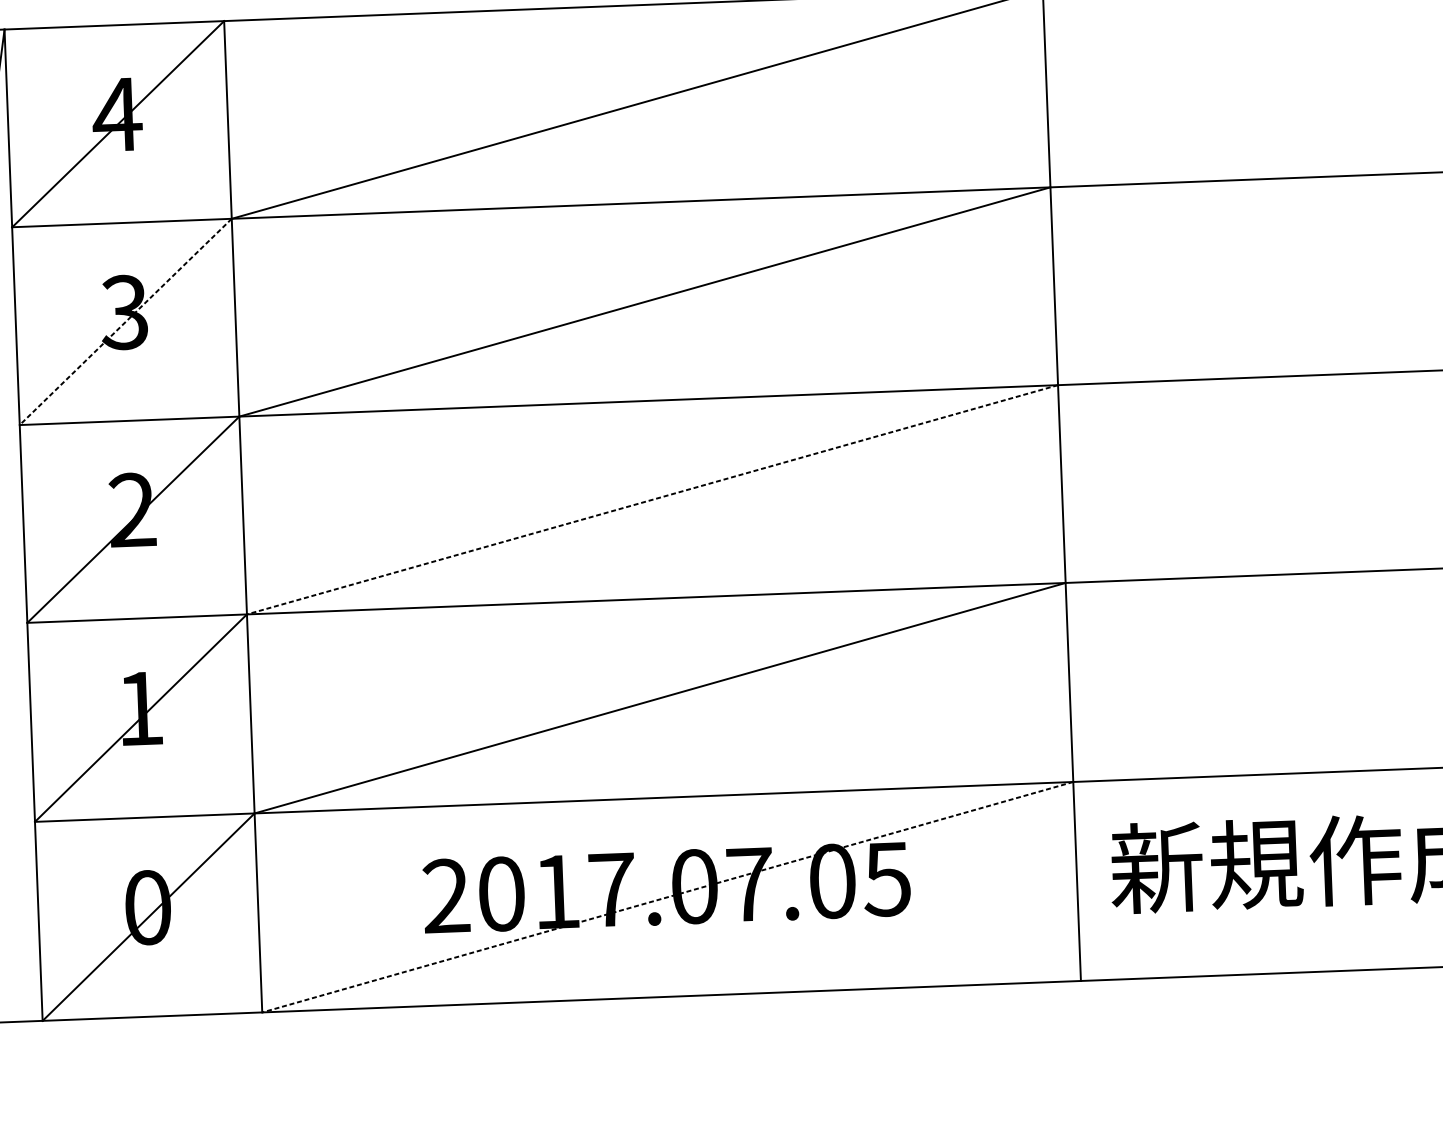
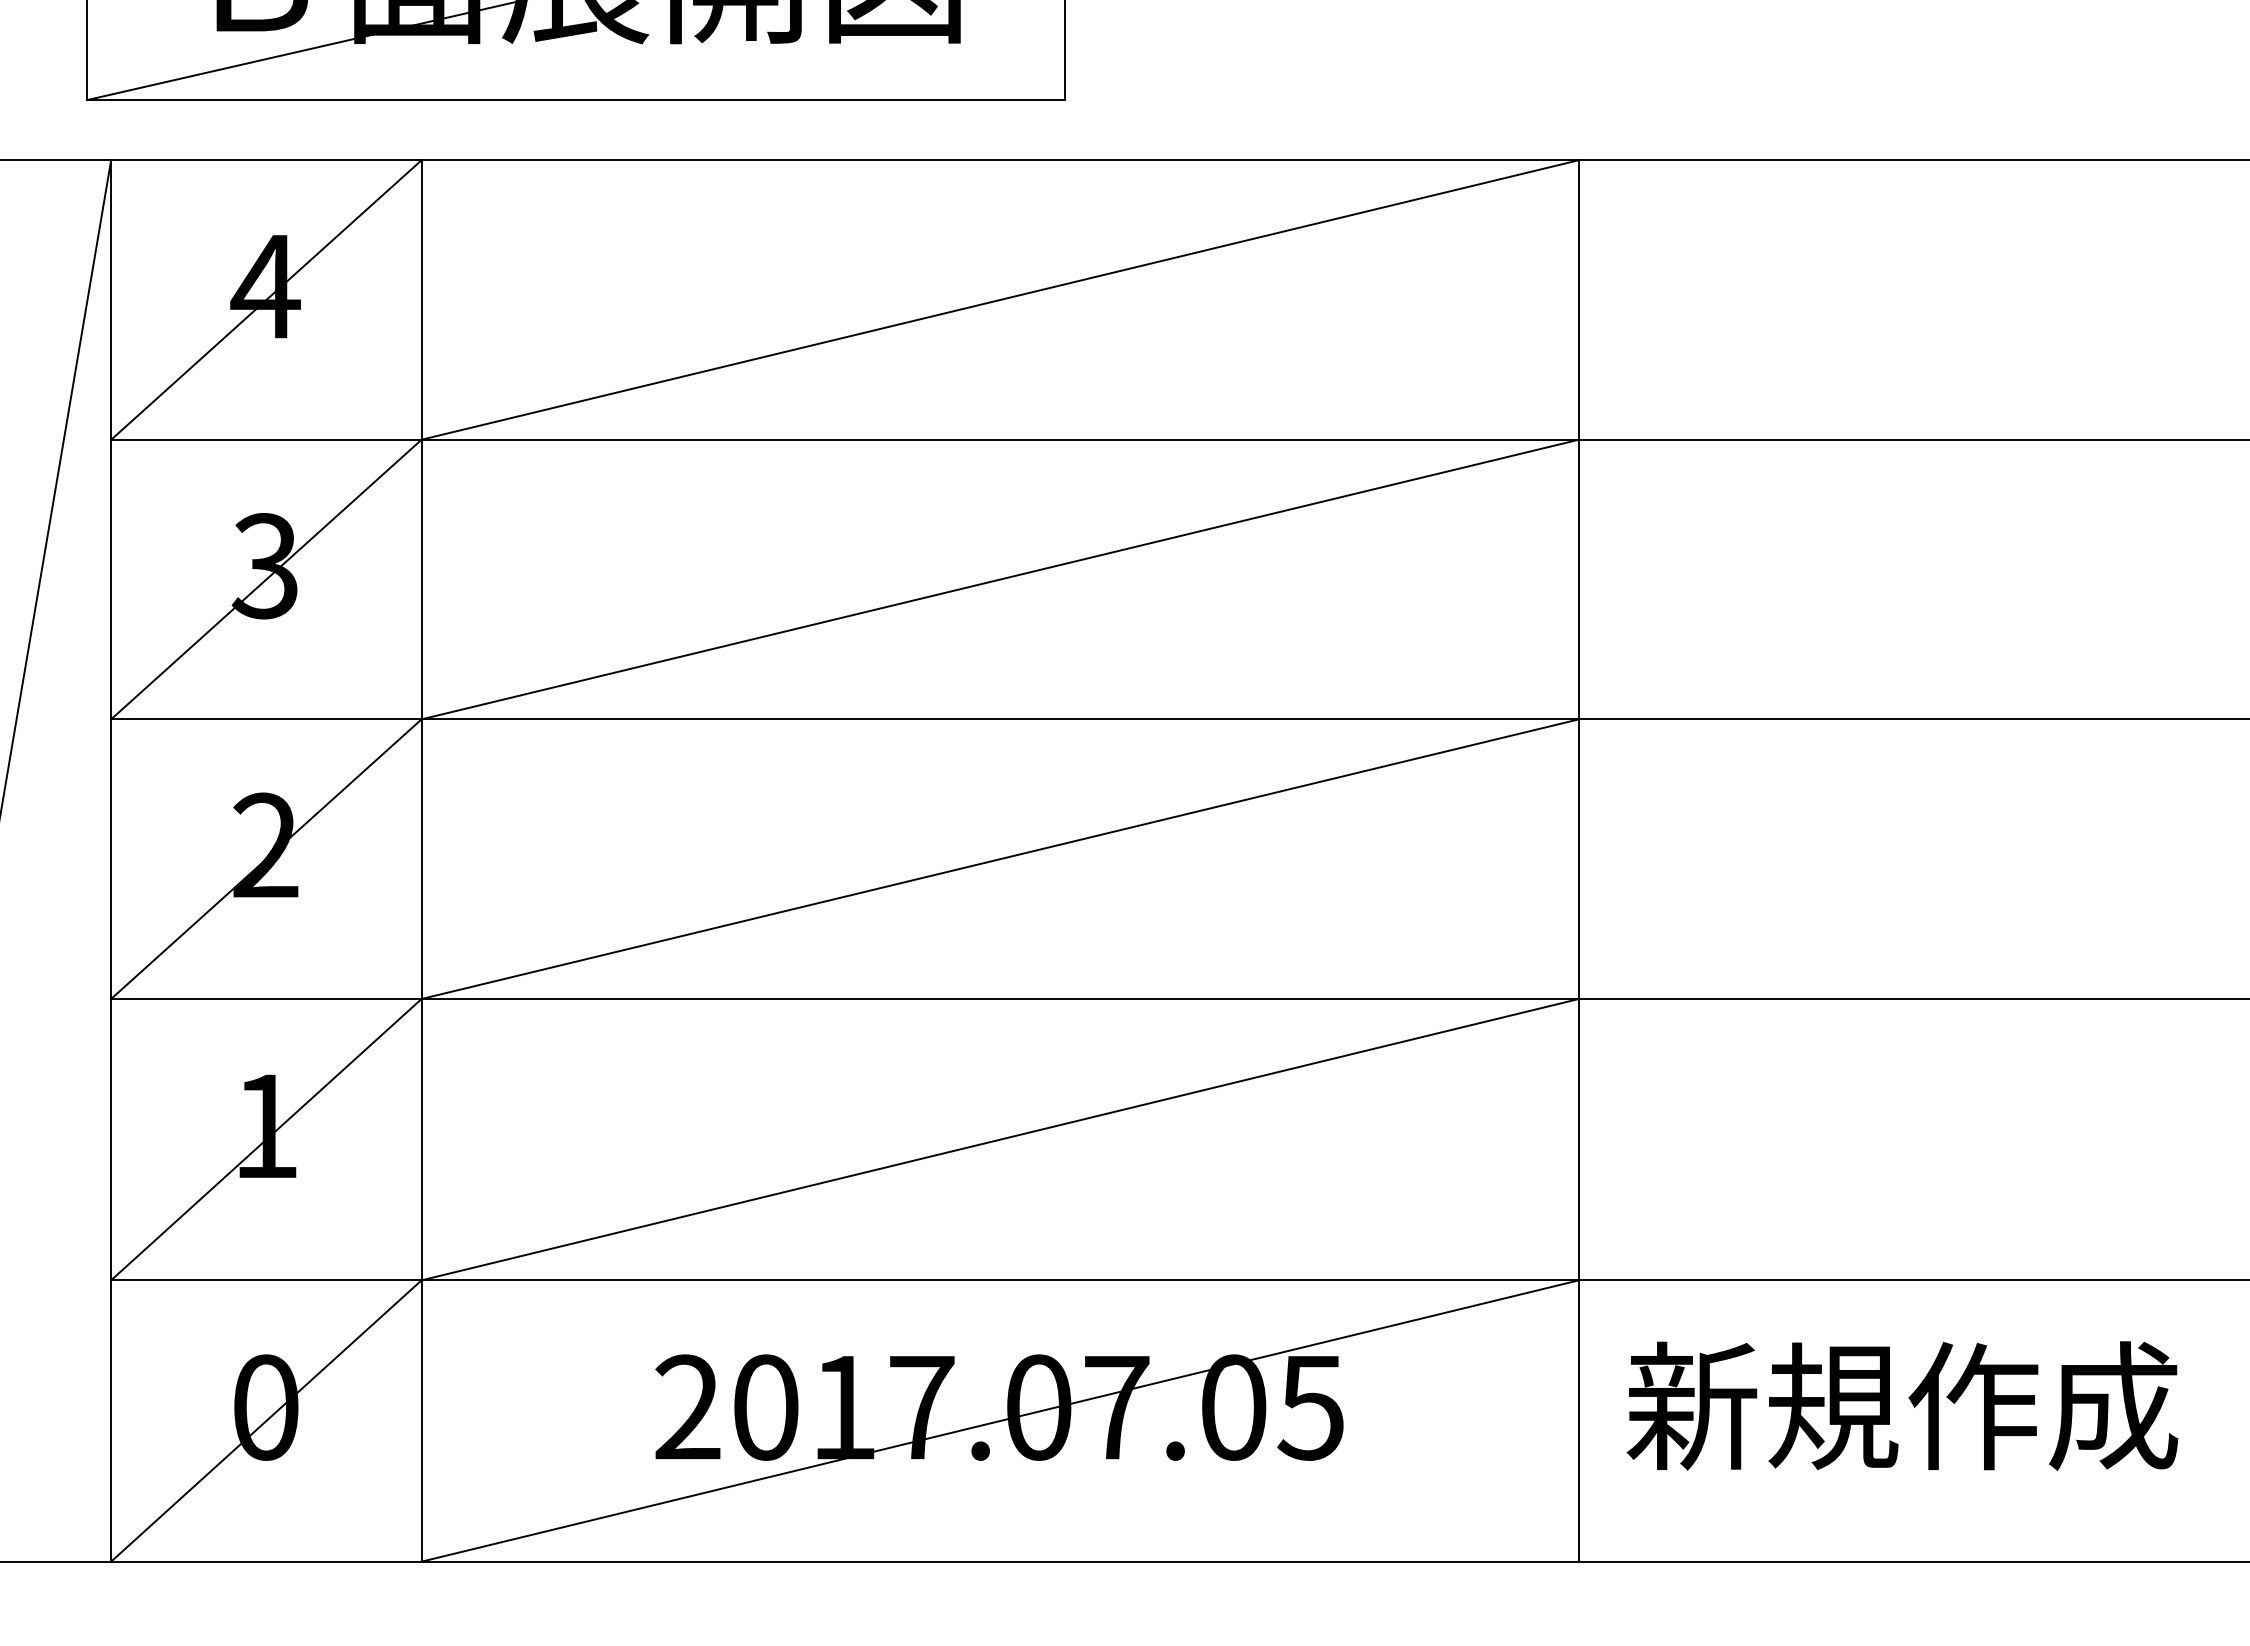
line: (125, 321) -> (266, 579), dashed -> solid
line: (651, 500) -> (999, 859), dashed -> solid
line: (667, 897) -> (1000, 1421), dashed -> solid

